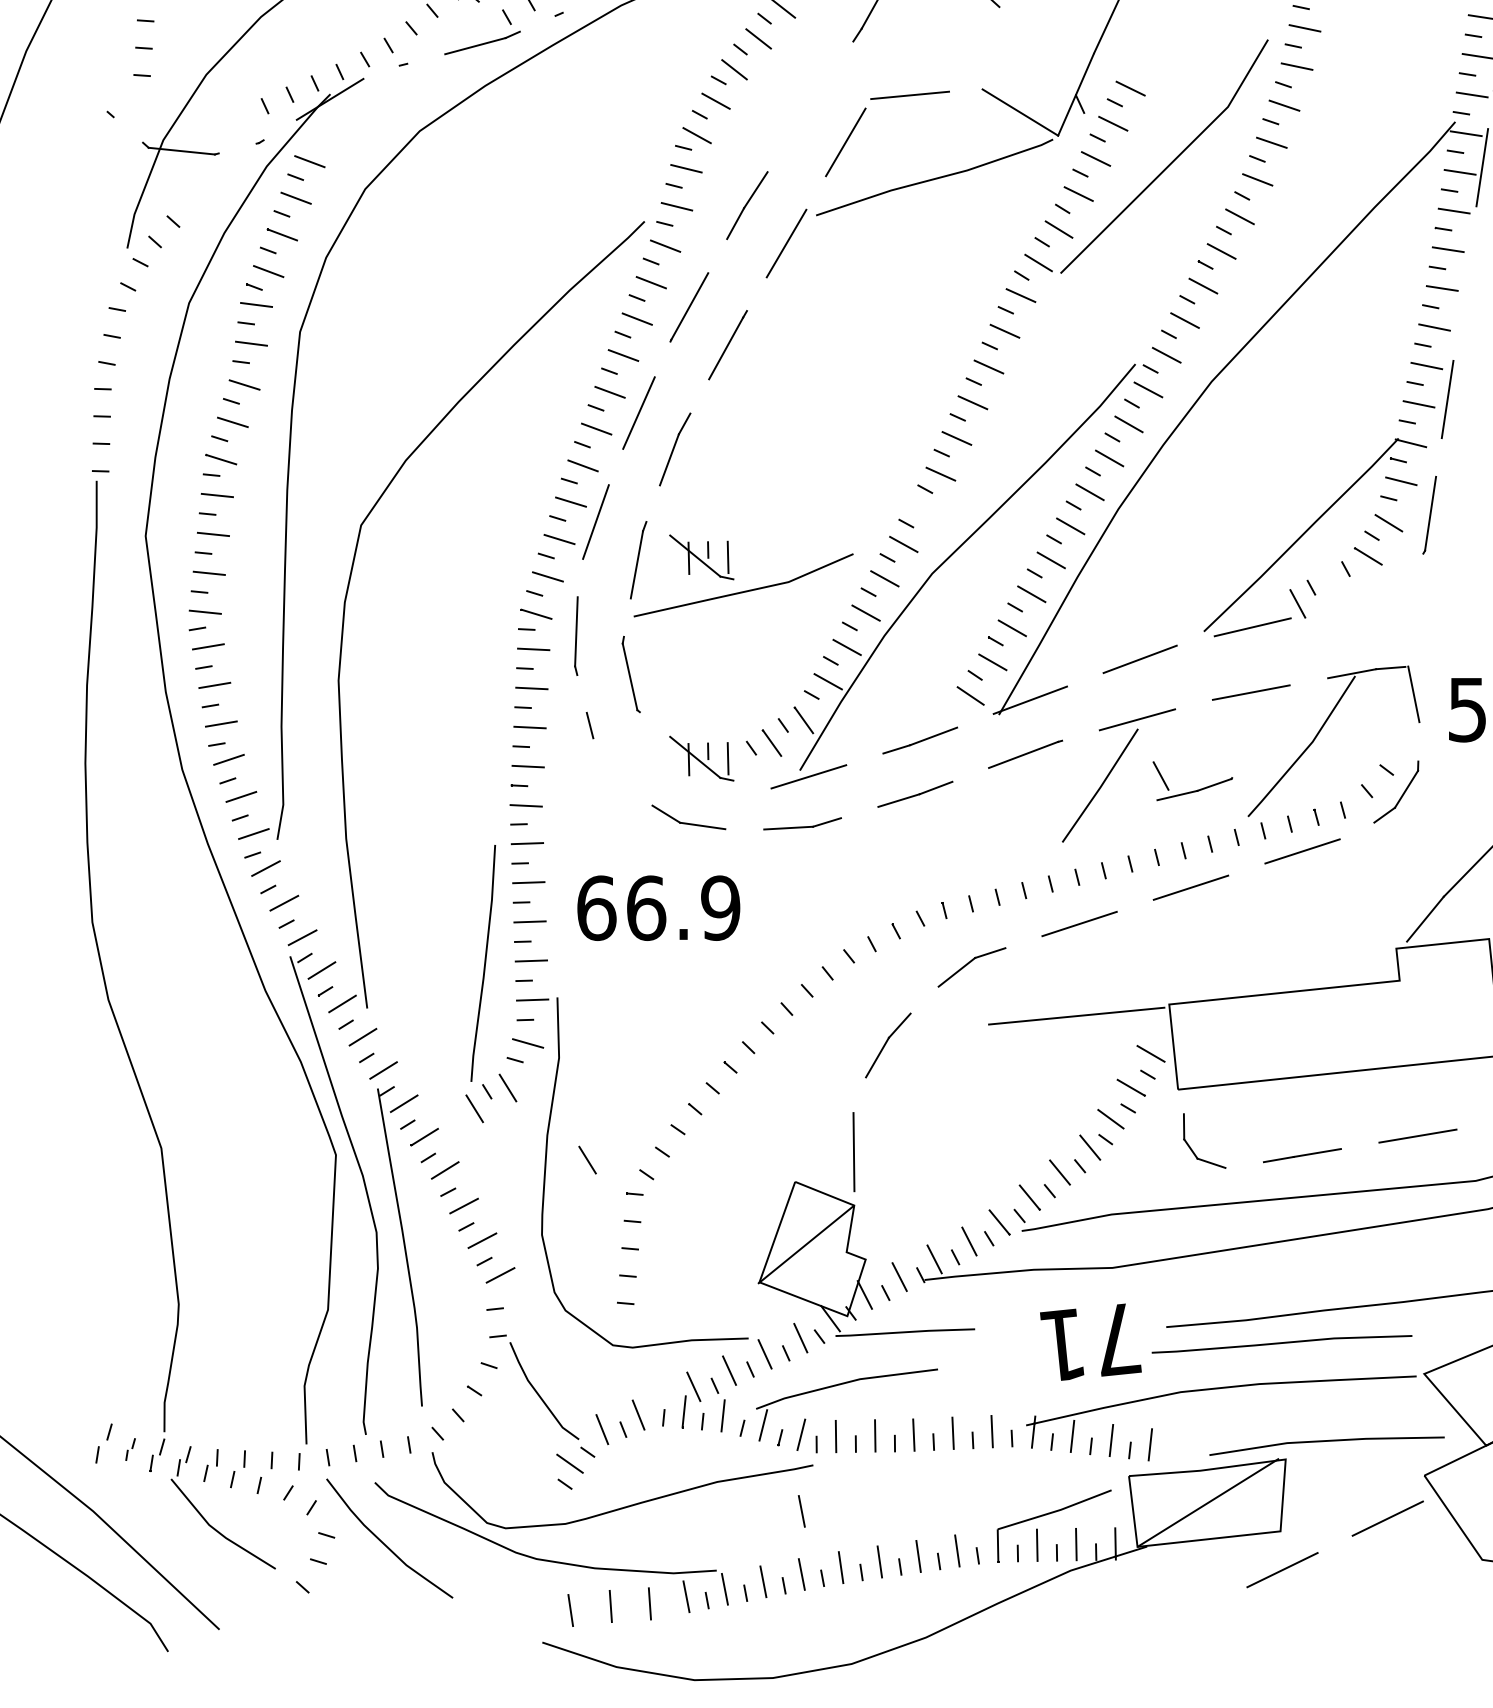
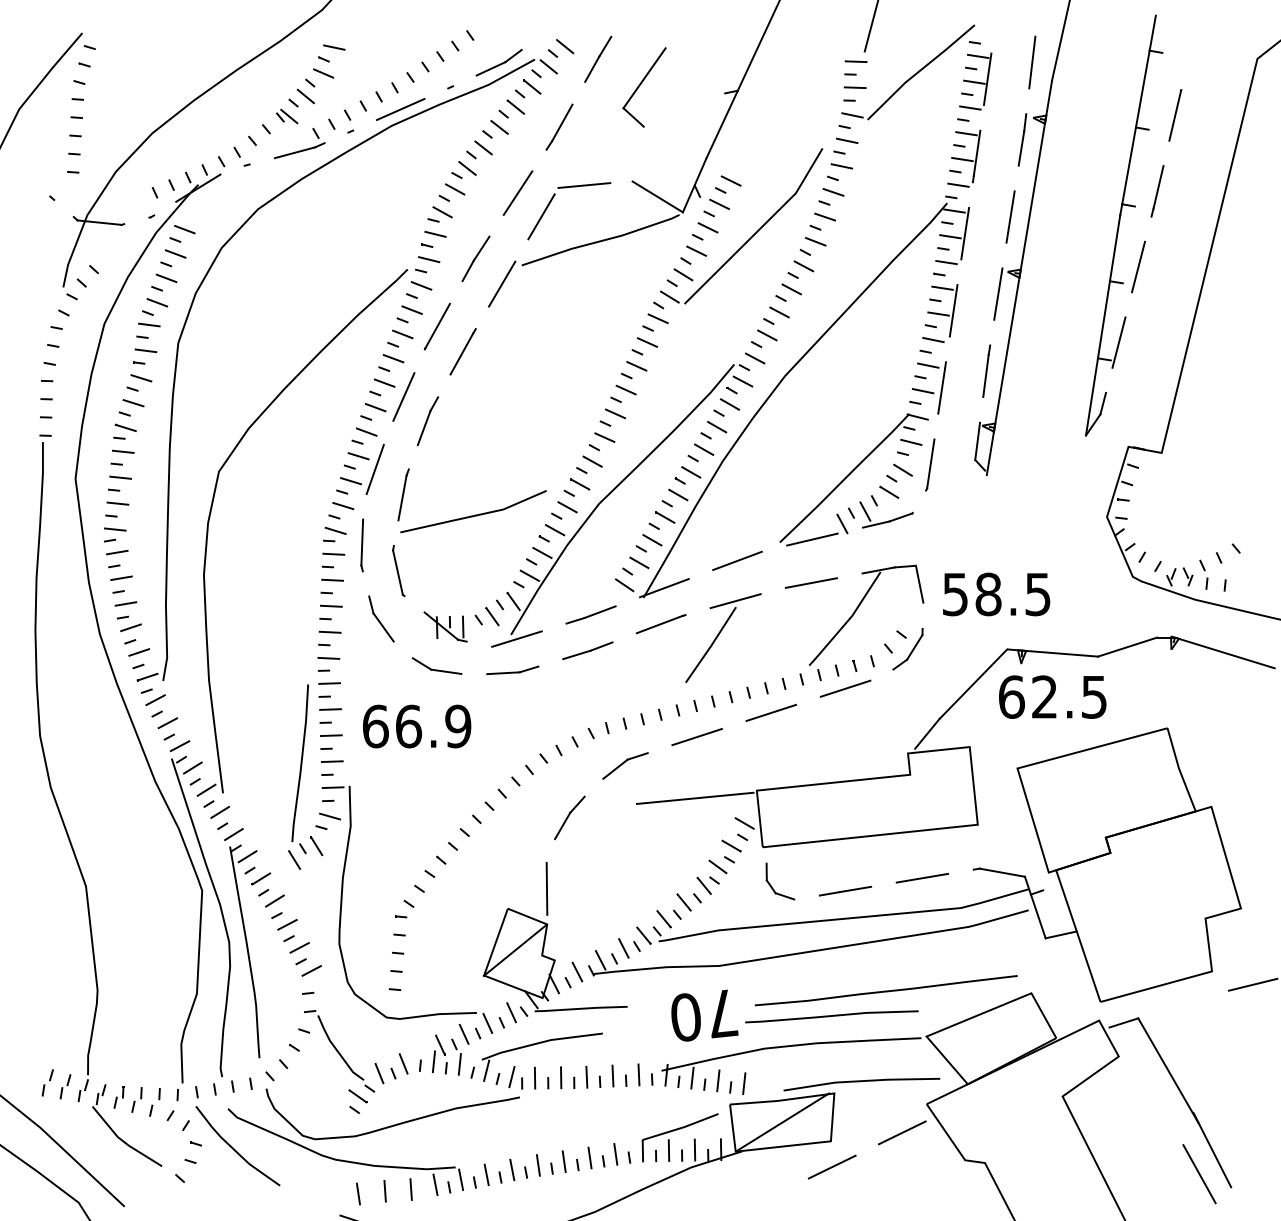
line: (809, 105) -> (517, 192), added
line: (1464, 283) -> (953, 310), added
line: (922, 510) -> (592, 461), added
part: (701, 556) -> (445, 492), removed
line: (608, 759) -> (383, 627), added
part: (1195, 789) -> (888, 520), moved
line: (587, 1159) -> (369, 893), removed
text: (1062, 1345) -> (685, 1017), 71 -> 70
part: (130, 1449) -> (65, 1086), size x1.67
line: (802, 1510) -> (512, 1127), removed

